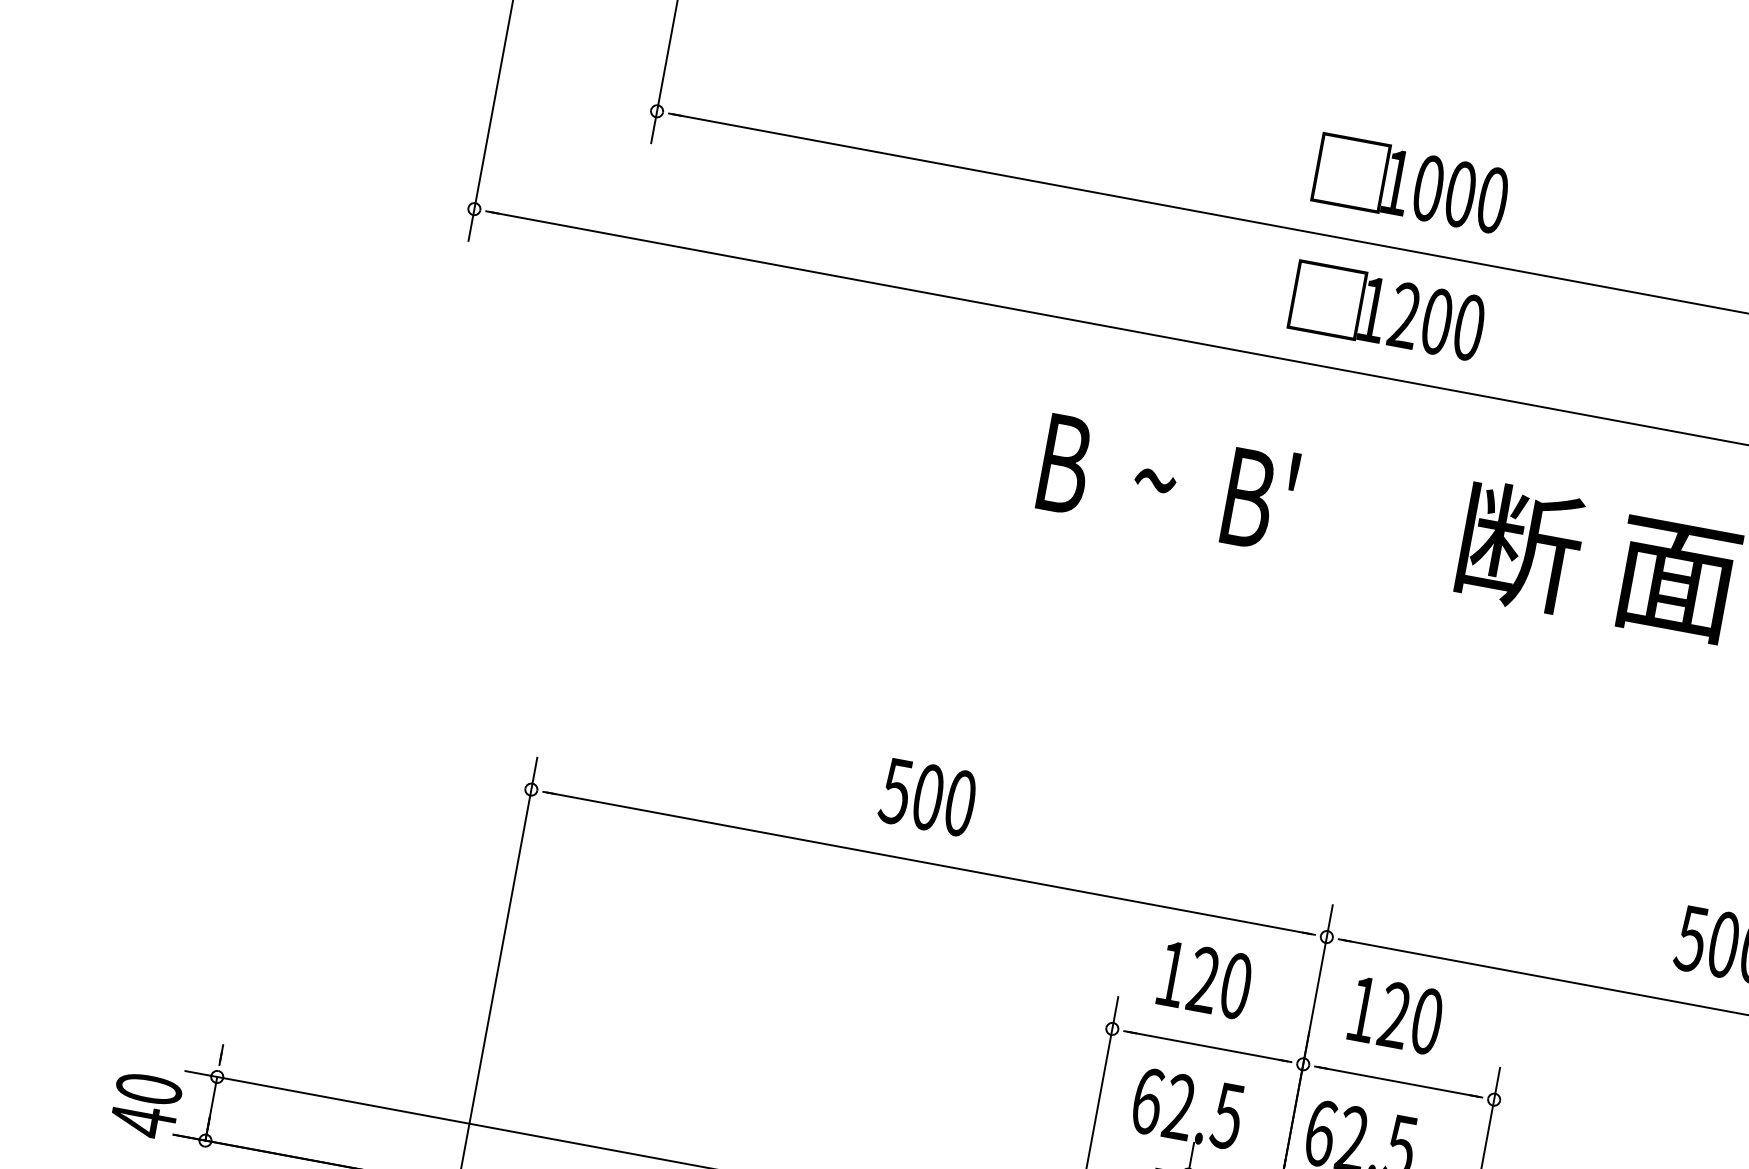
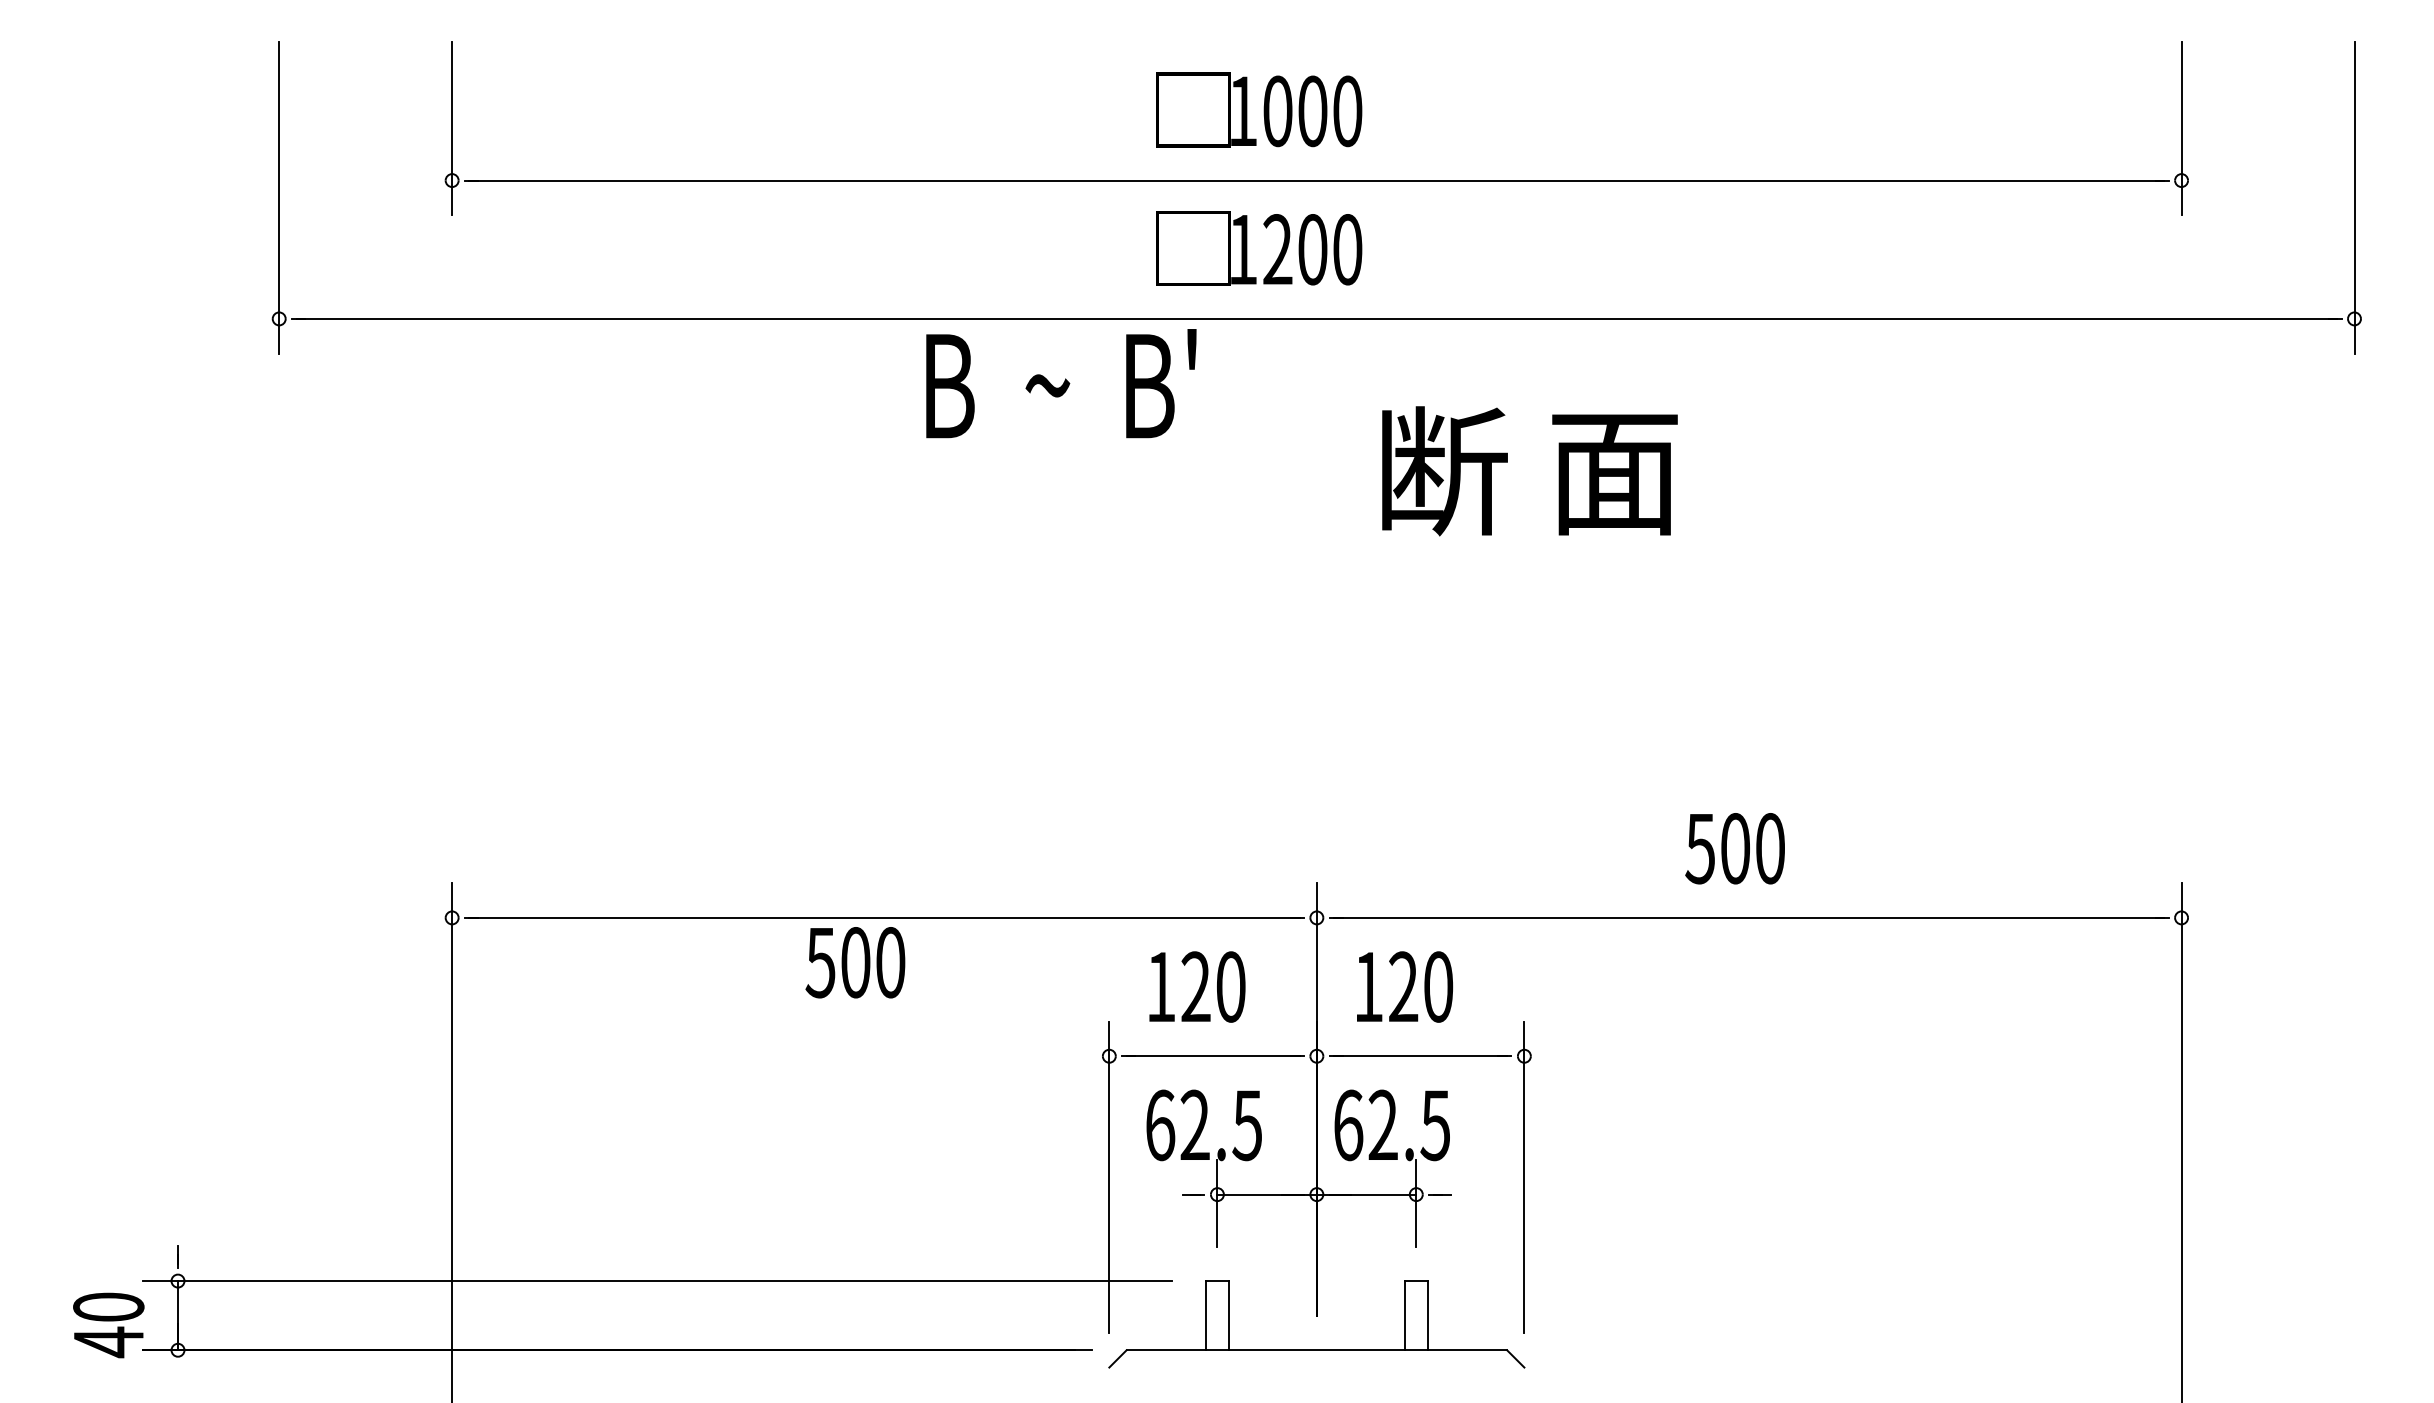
text: (1168, 481) -> (1061, 383), moved
text: (928, 797) -> (855, 962), moved

